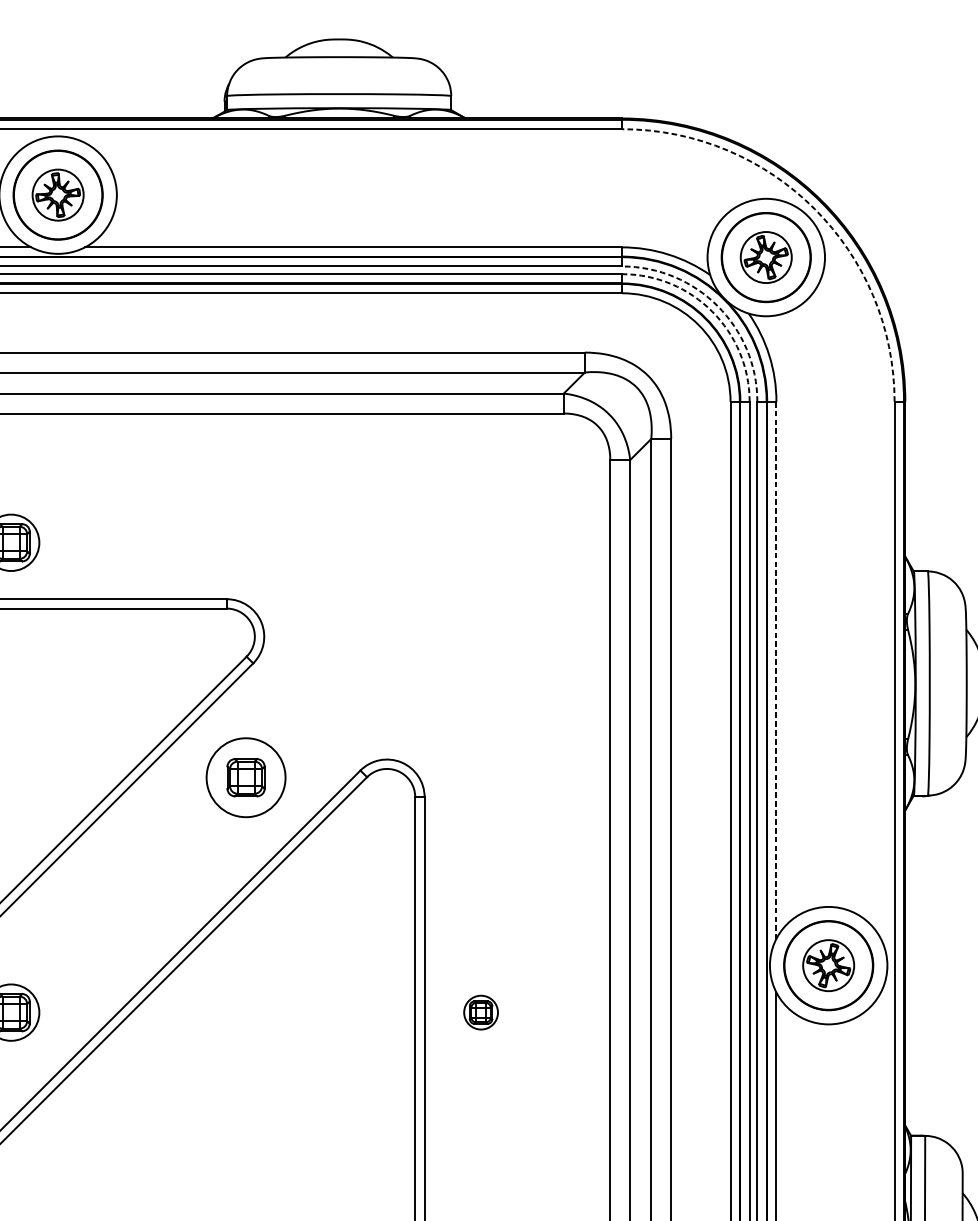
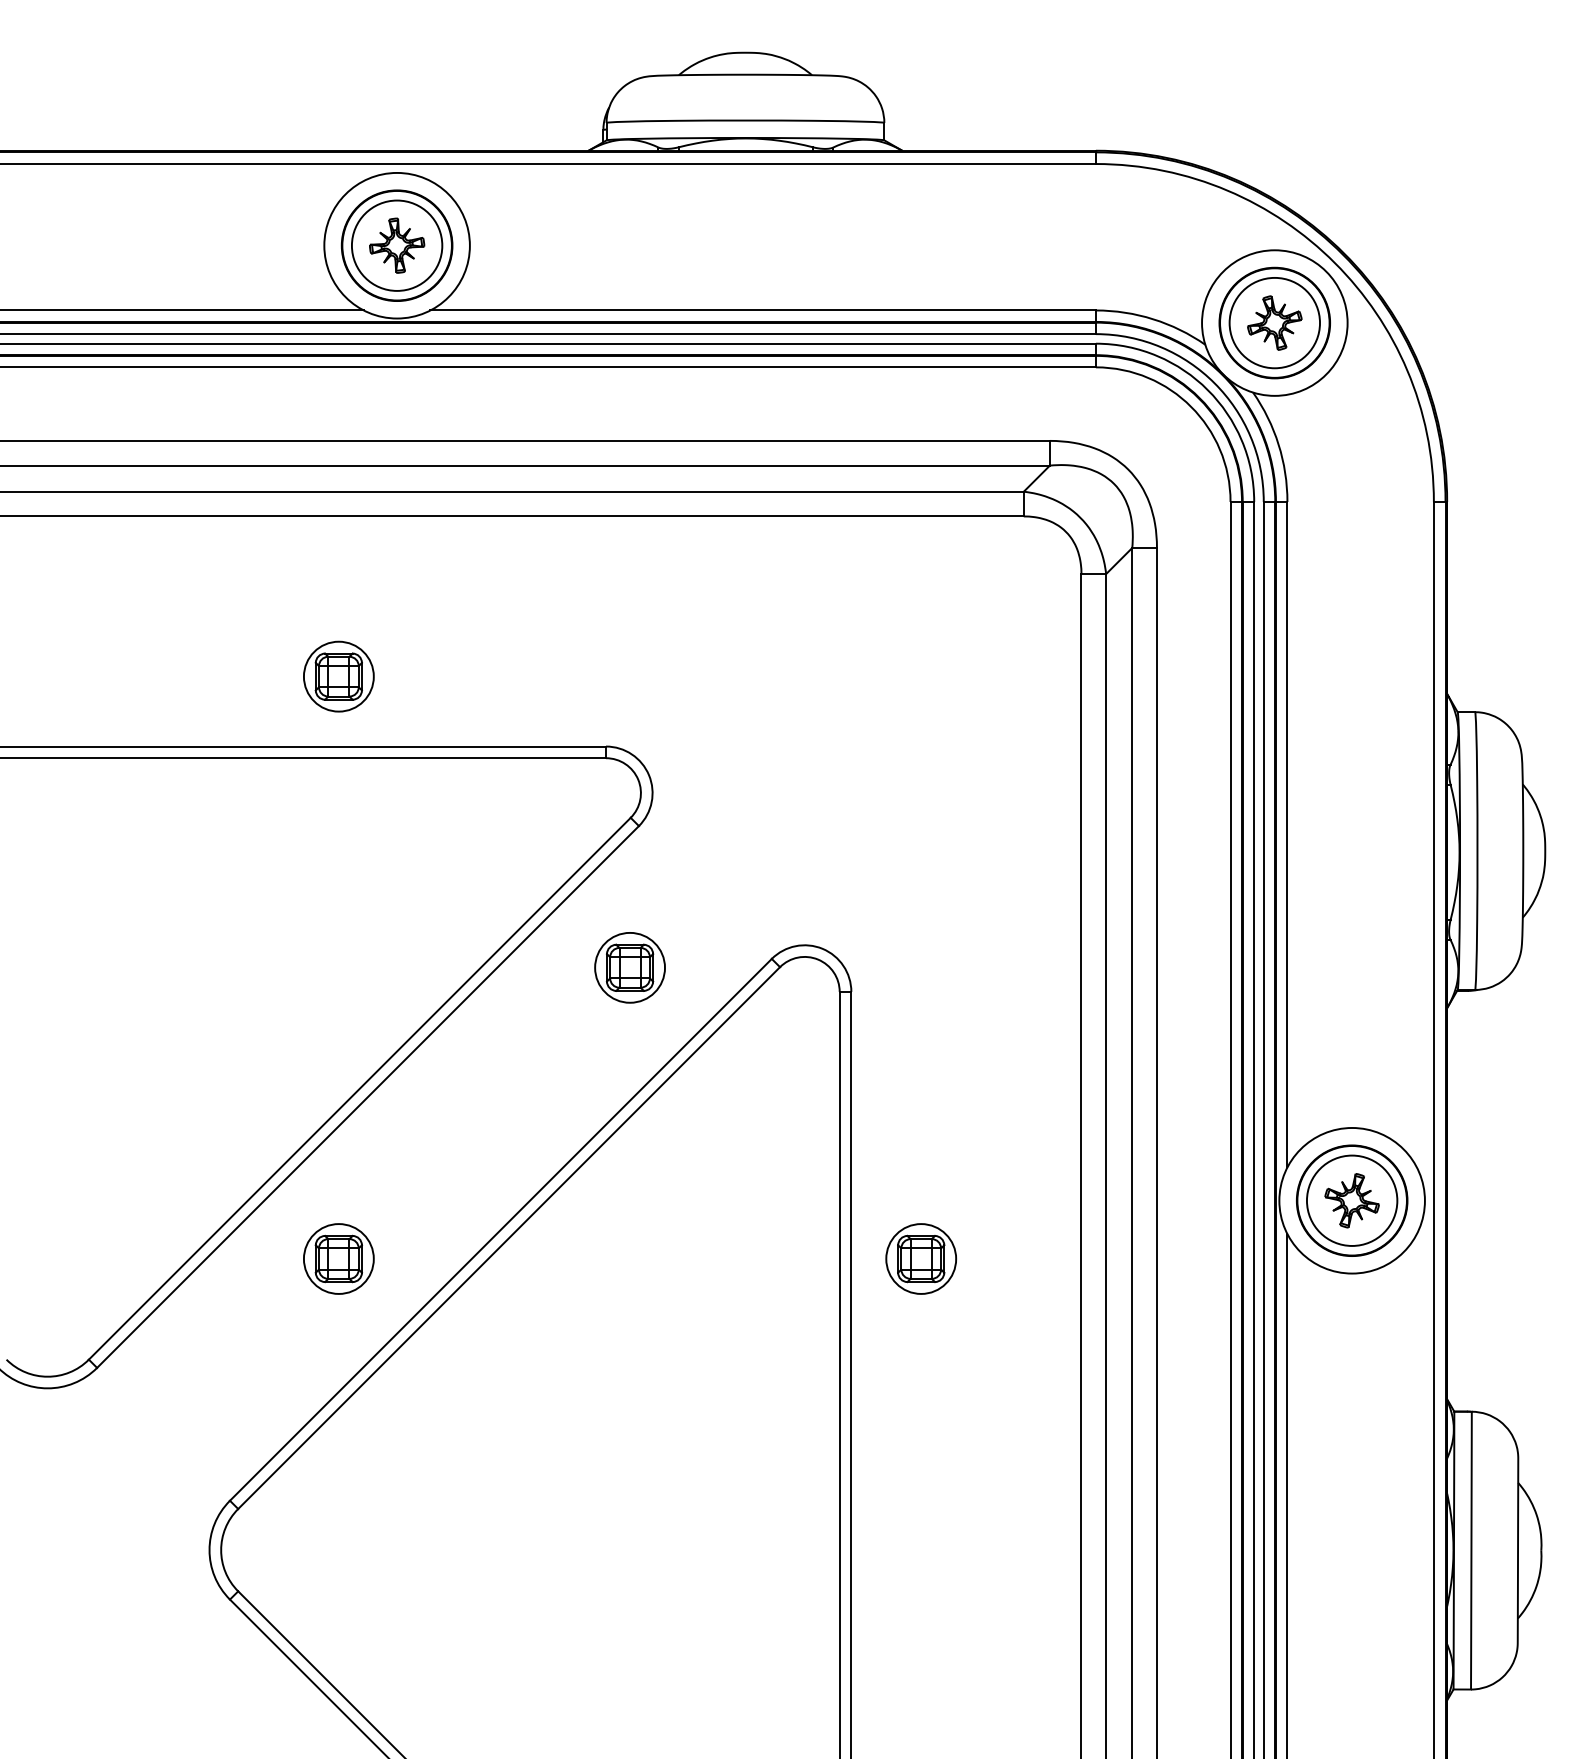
circle: (57, 194) -> (396, 245), size x1.43
arc: (814, 209) -> (1334, 263), dashed -> solid
circle: (766, 257) -> (1274, 322), size x1.43
arc: (717, 306) -> (1214, 383), dashed -> solid
arc: (711, 311) -> (1207, 390), dashed -> solid
line: (776, 670) -> (1287, 834), dashed -> solid
circle: (246, 777) -> (630, 967), size x0.71
circle: (828, 965) -> (1351, 1200), size x1.43
part: (481, 1012) -> (921, 1258), size x1.67

